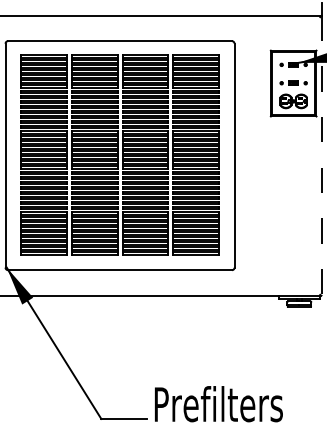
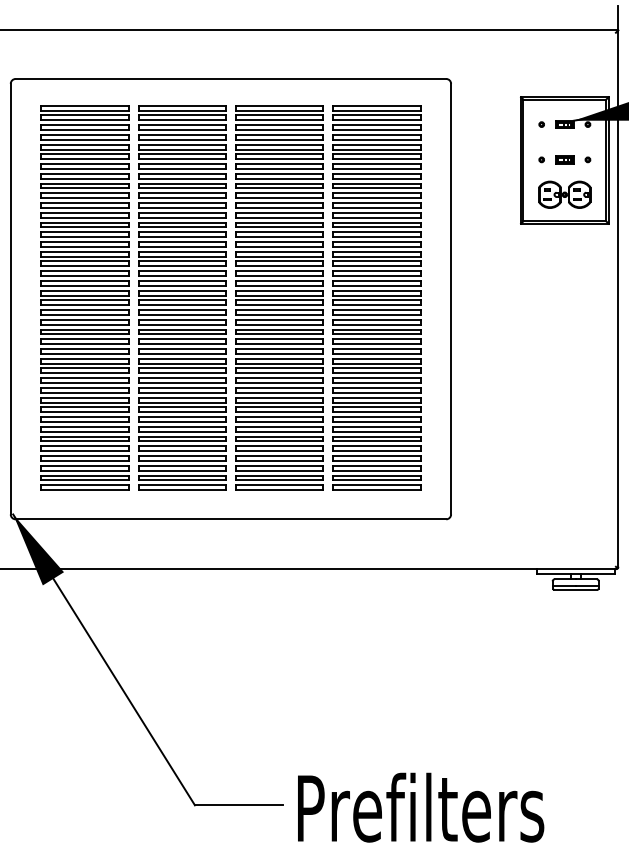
line: (321, 155) -> (618, 298), dashed -> solid
text: (218, 404) -> (420, 808), moved

